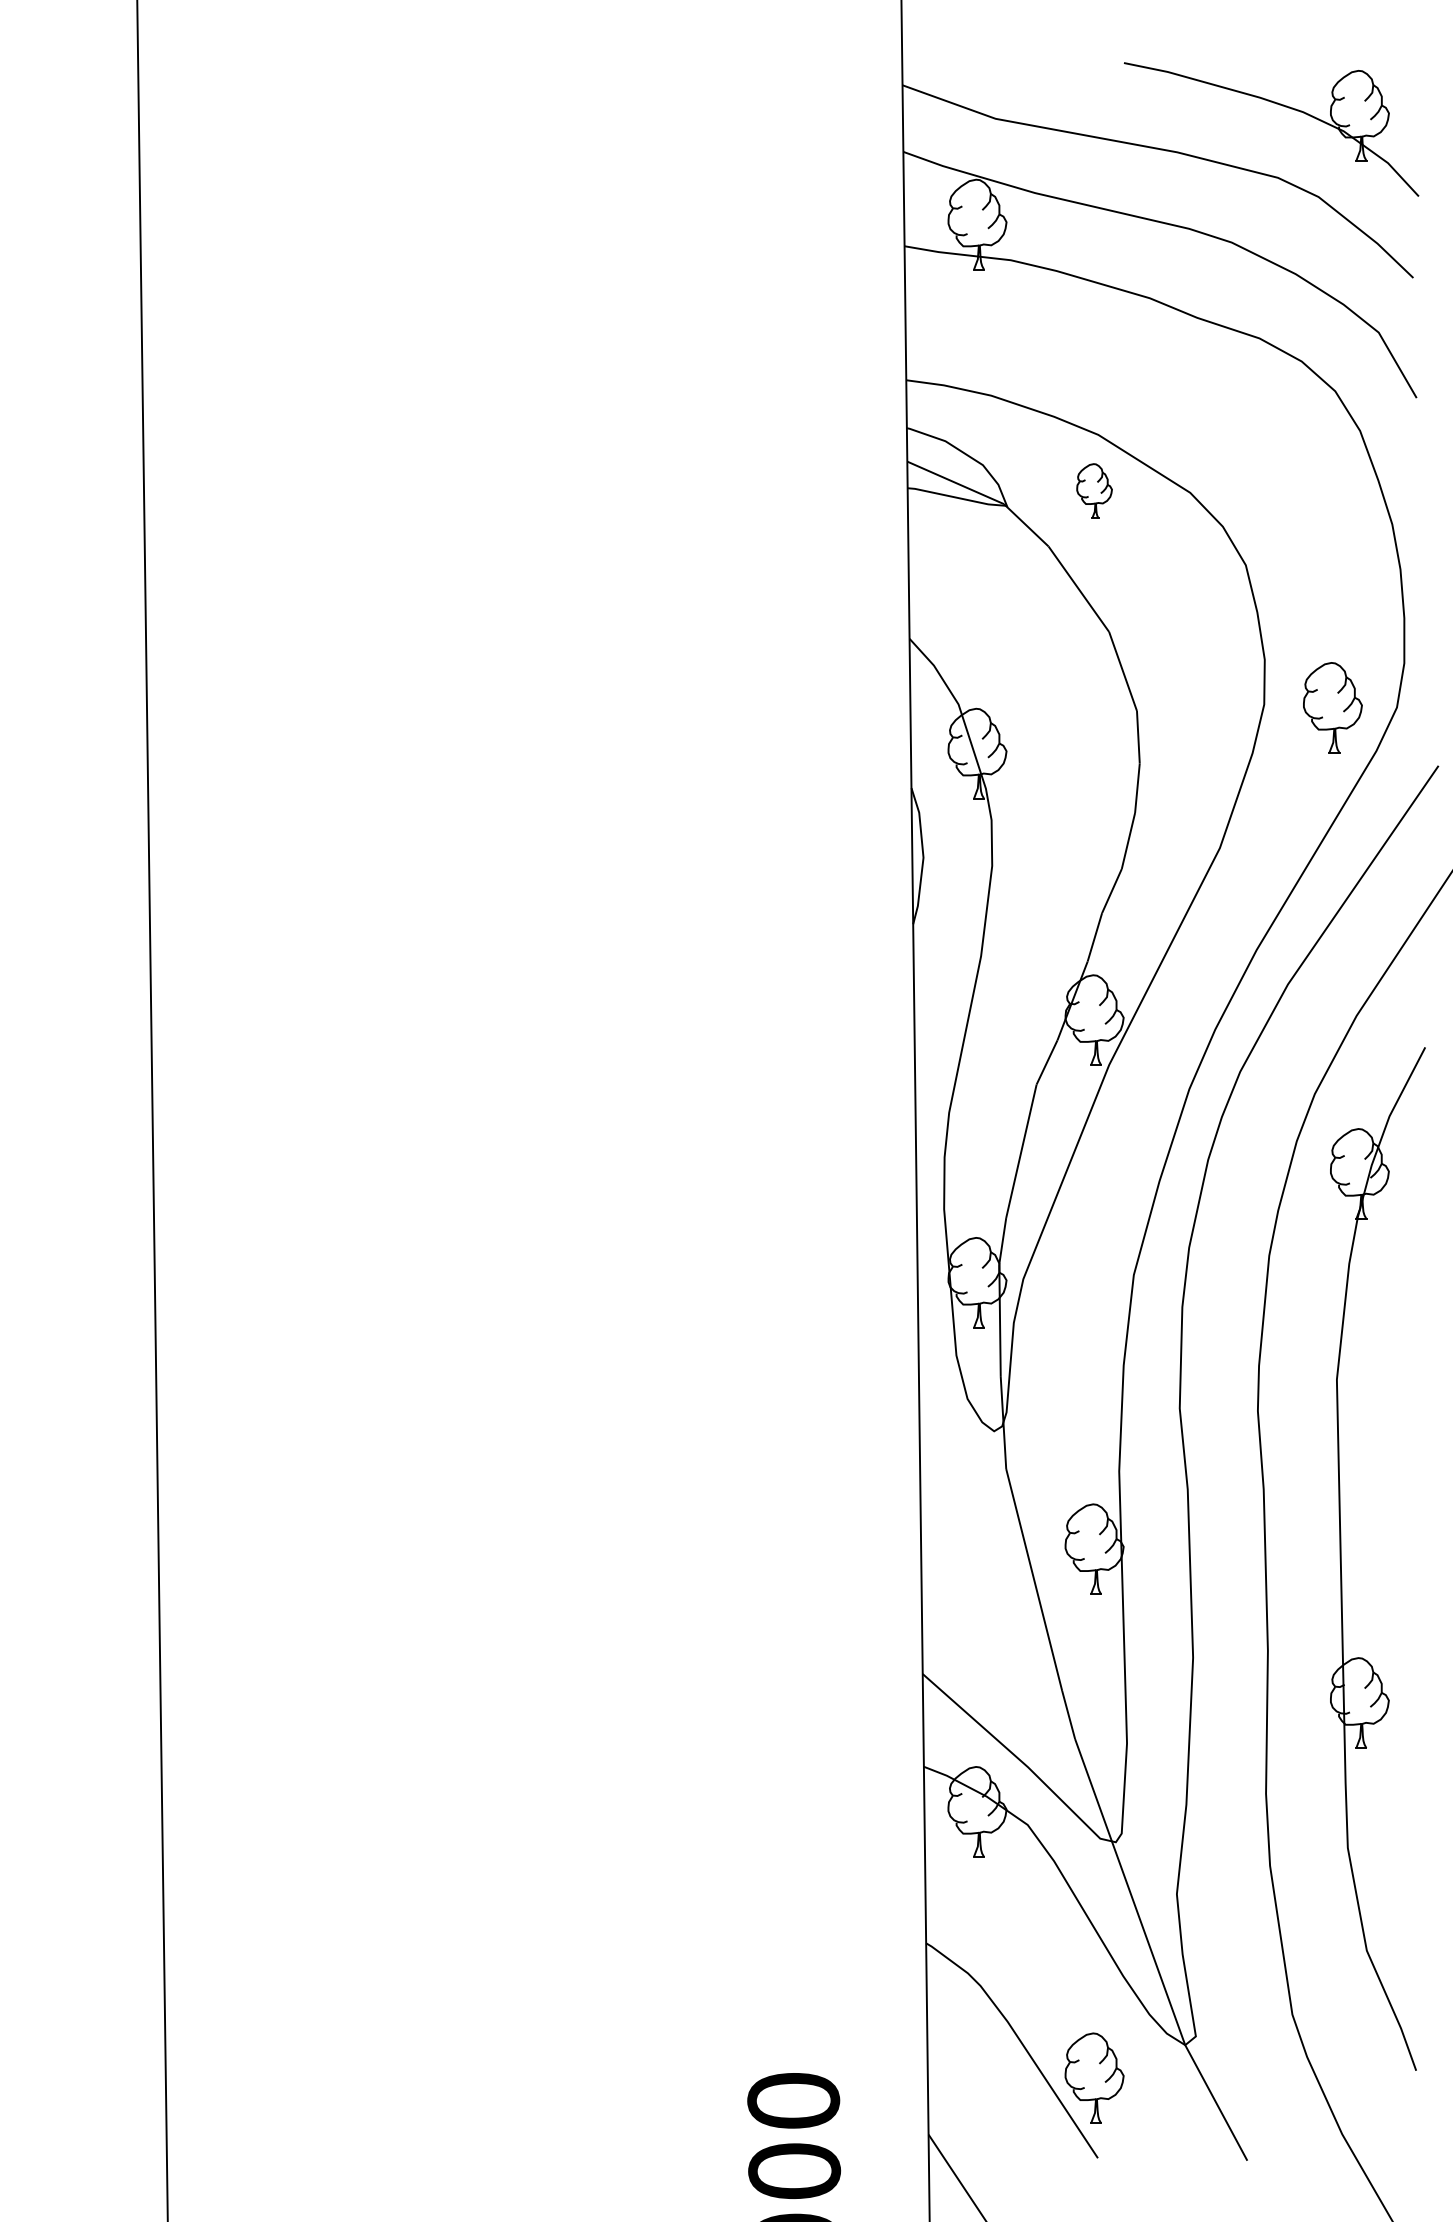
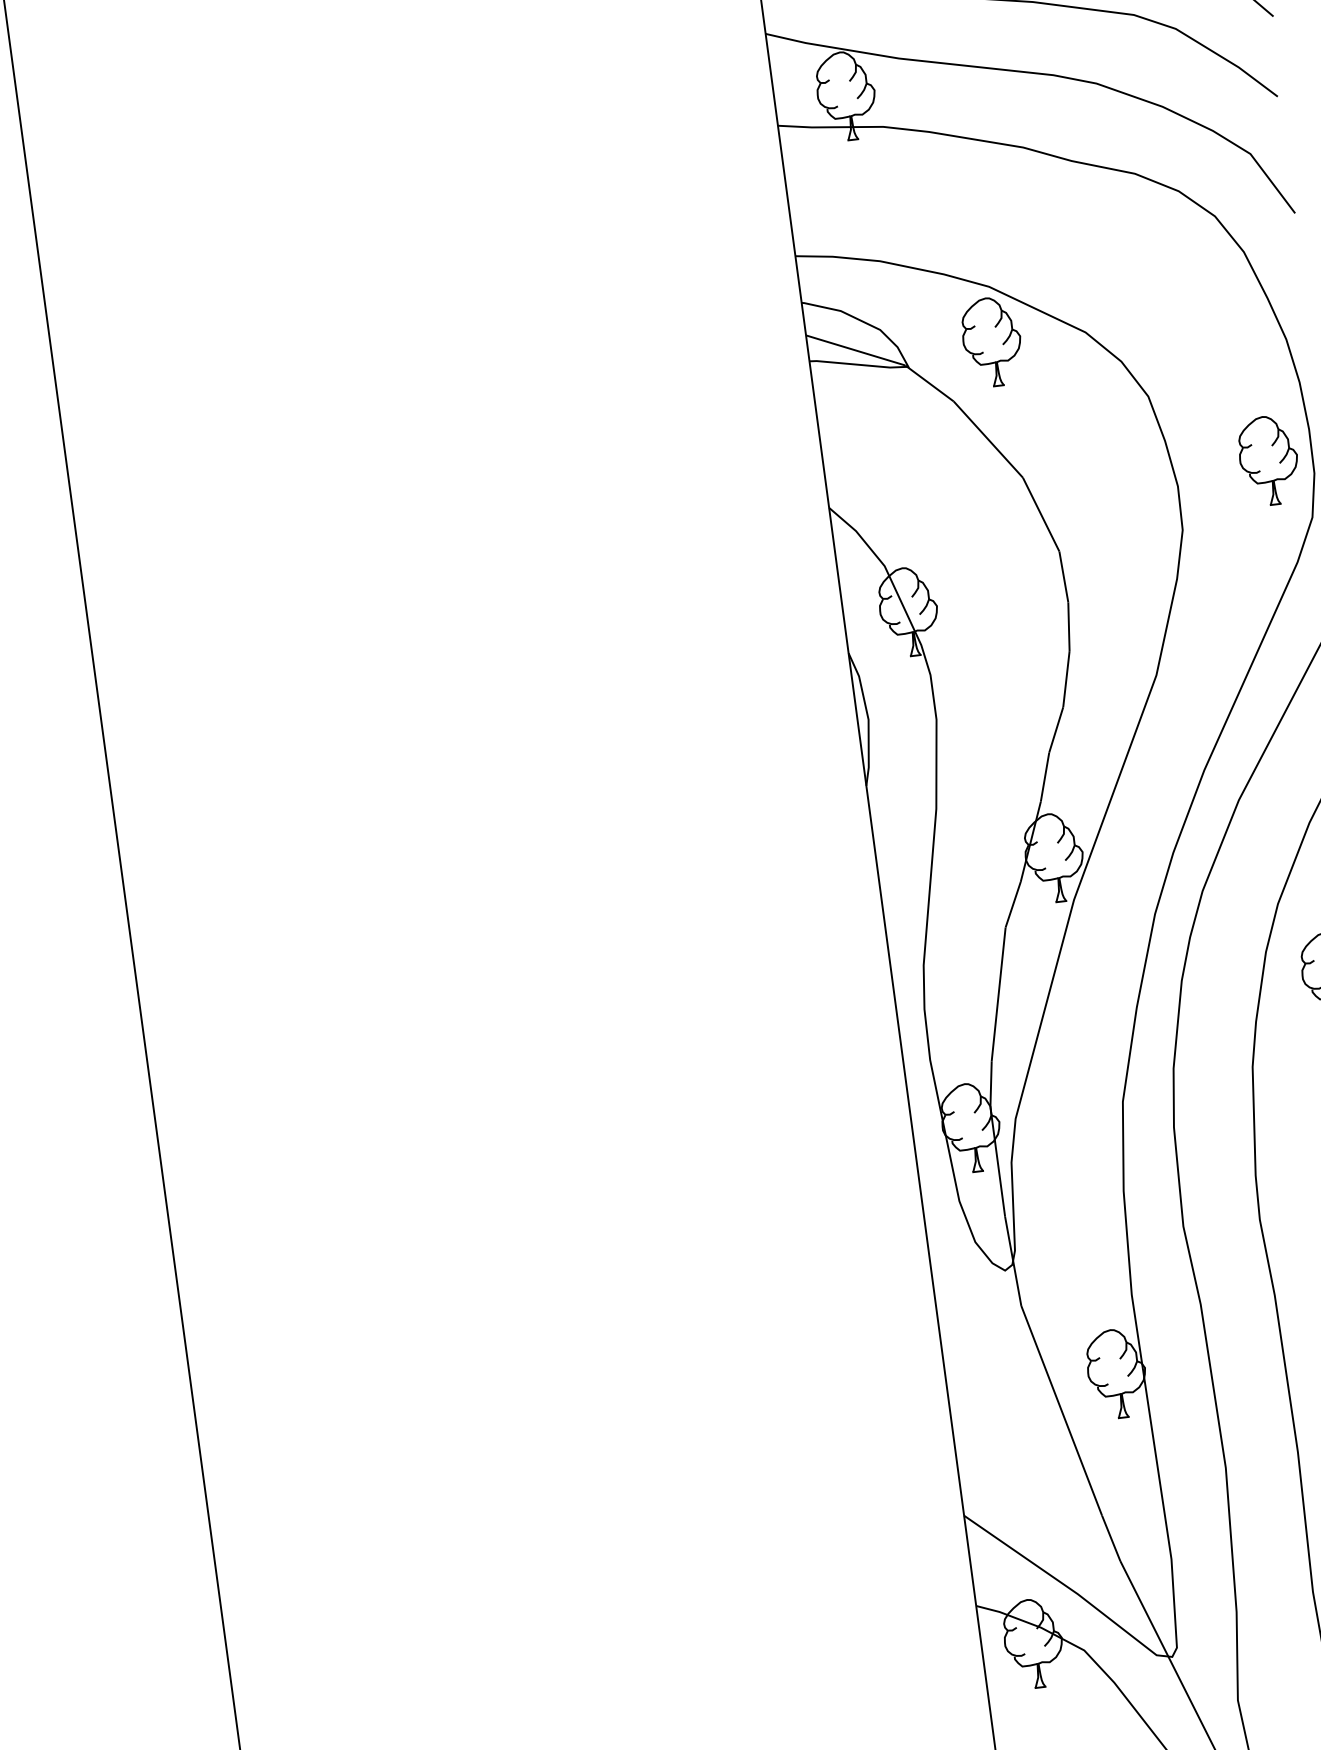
part: (1094, 490) -> (991, 341), size x1.67
part: (1332, 707) -> (1268, 460), moved

